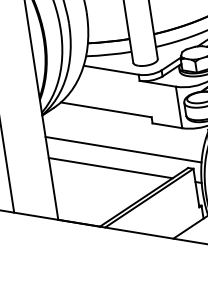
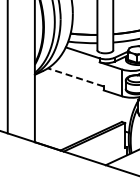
line: (105, 110) -> (75, 77), solid -> dashed
line: (122, 148) -> (82, 103), removed
line: (109, 168) -> (72, 114), removed

